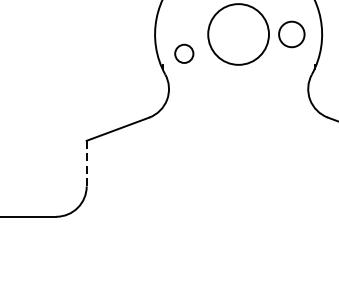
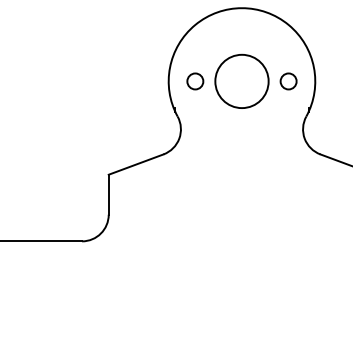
circle: (291, 34) -> (288, 81), size x0.71
circle: (184, 53) -> (195, 81), moved
line: (86, 163) -> (108, 194), dashed -> solid

